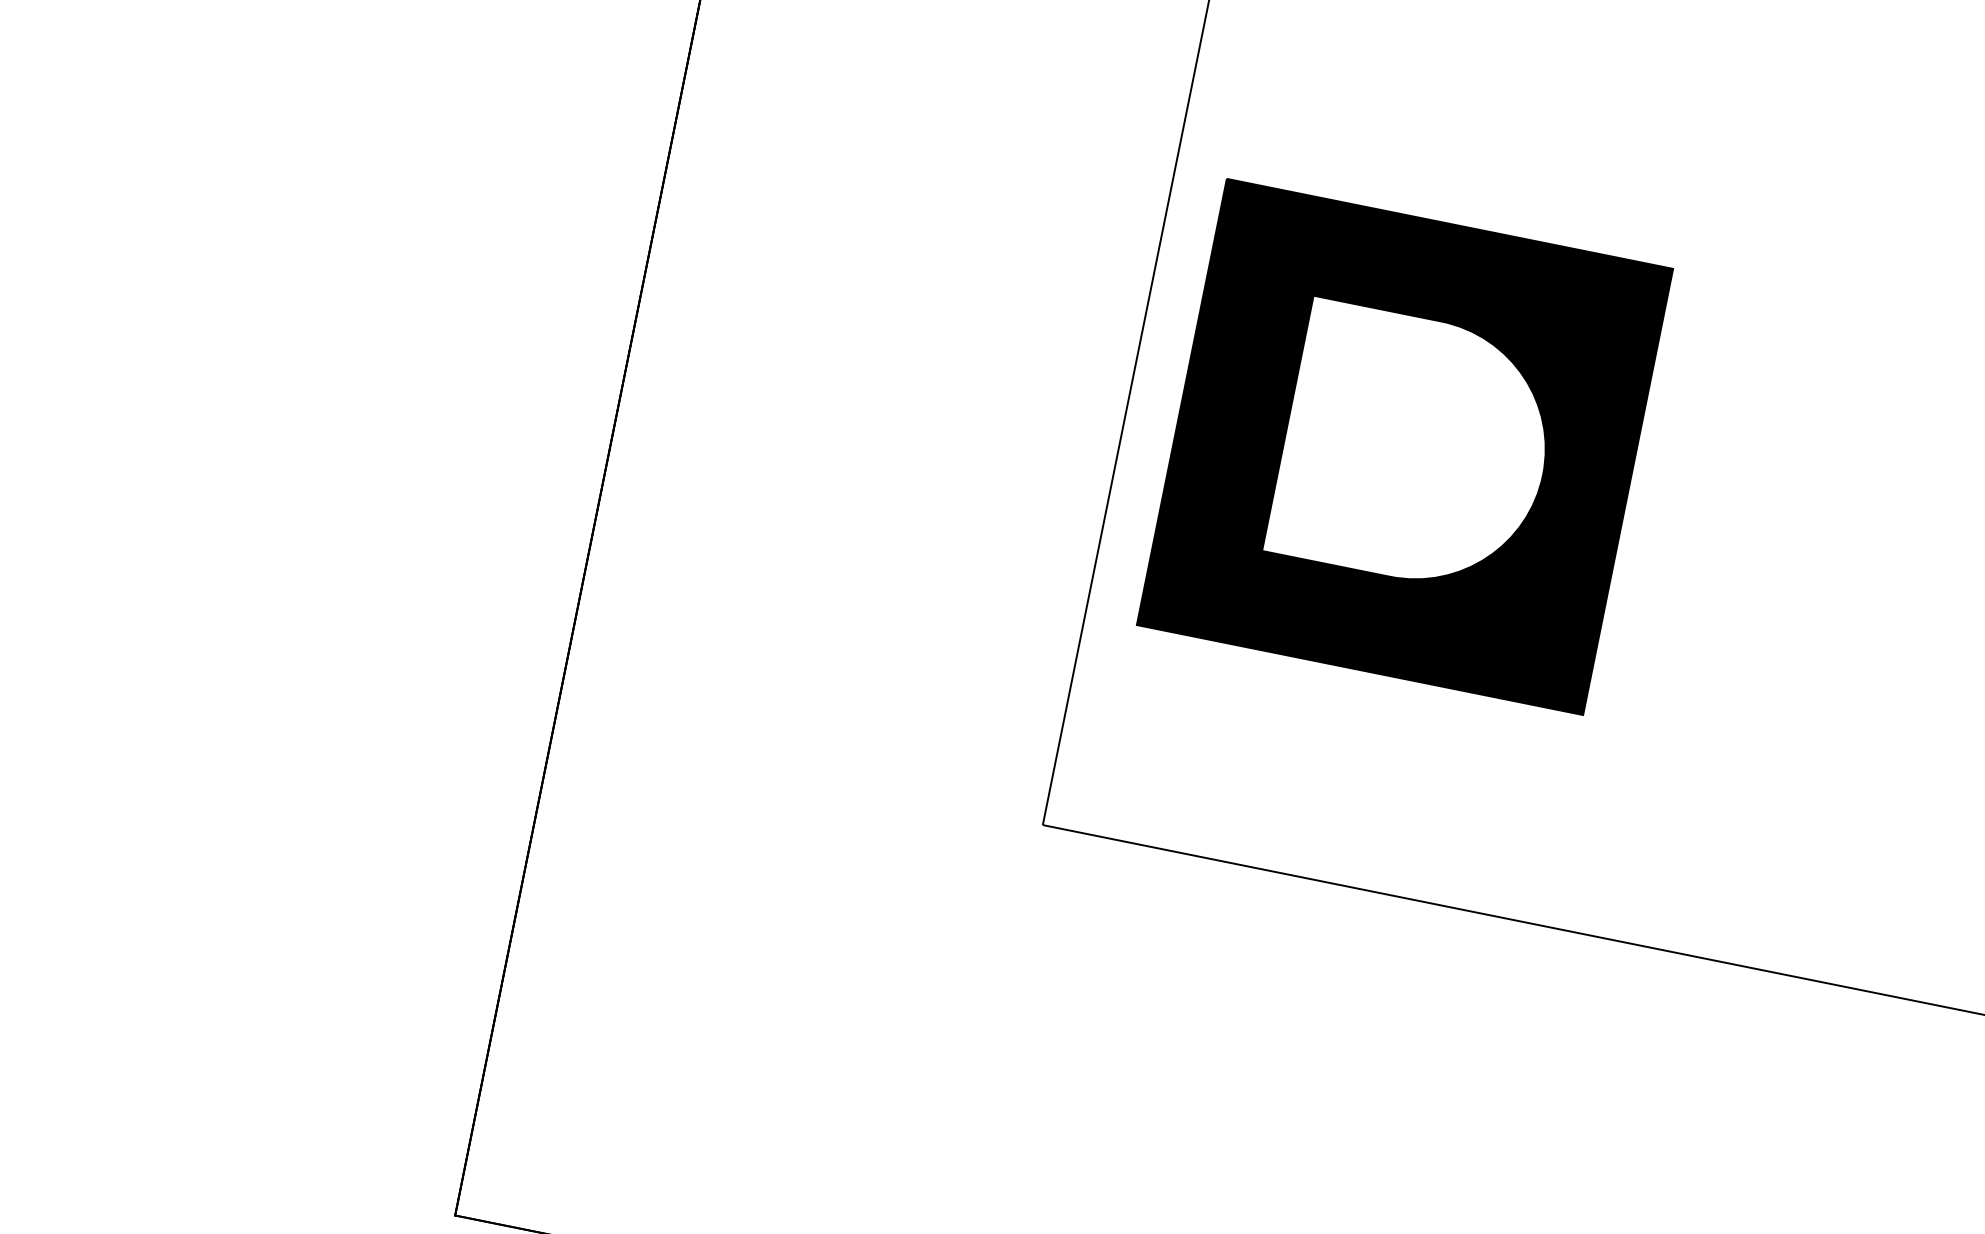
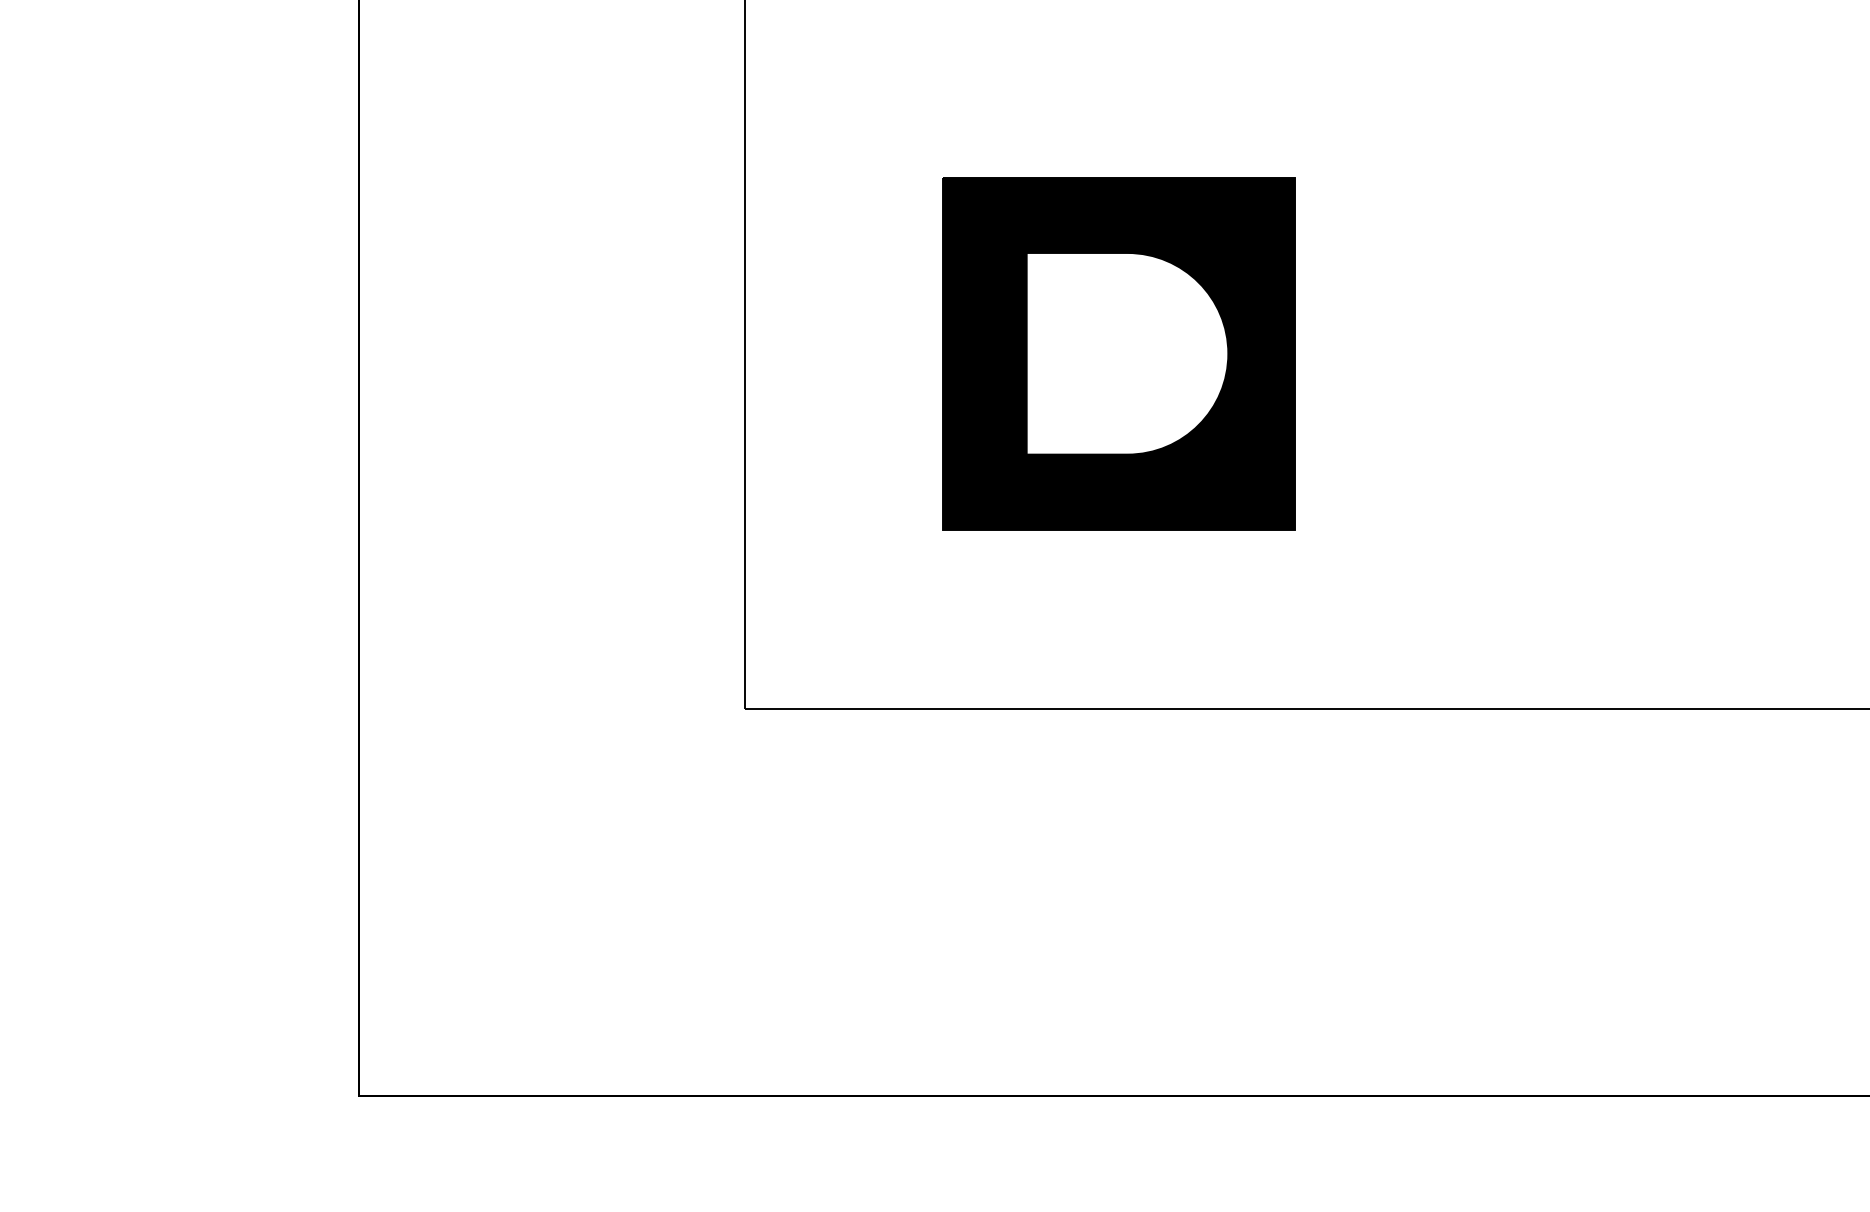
part: (1404, 446) -> (1118, 353), moved

